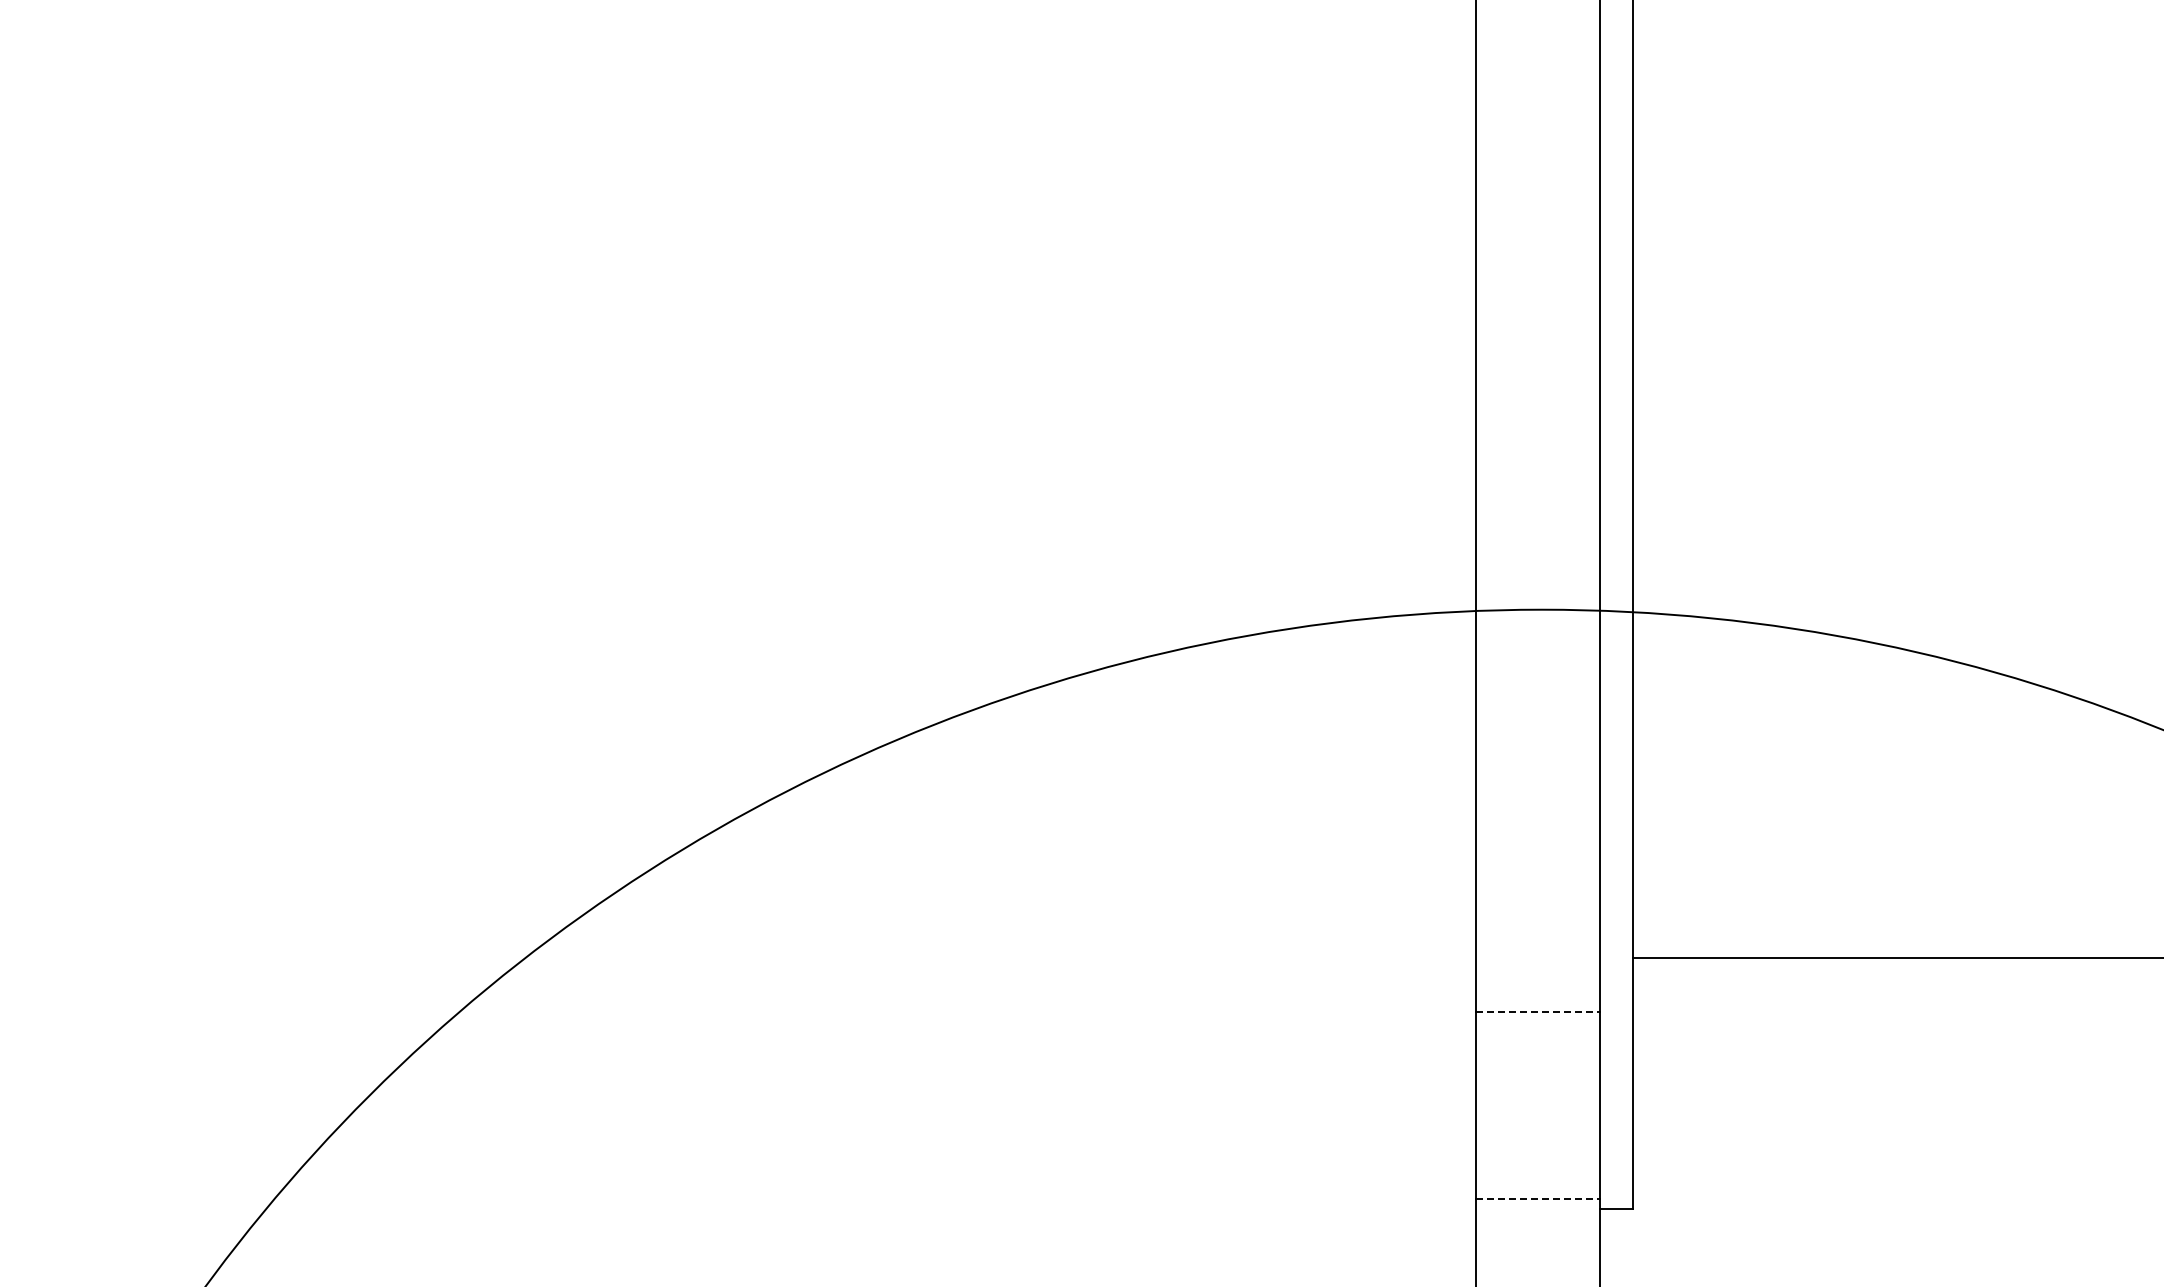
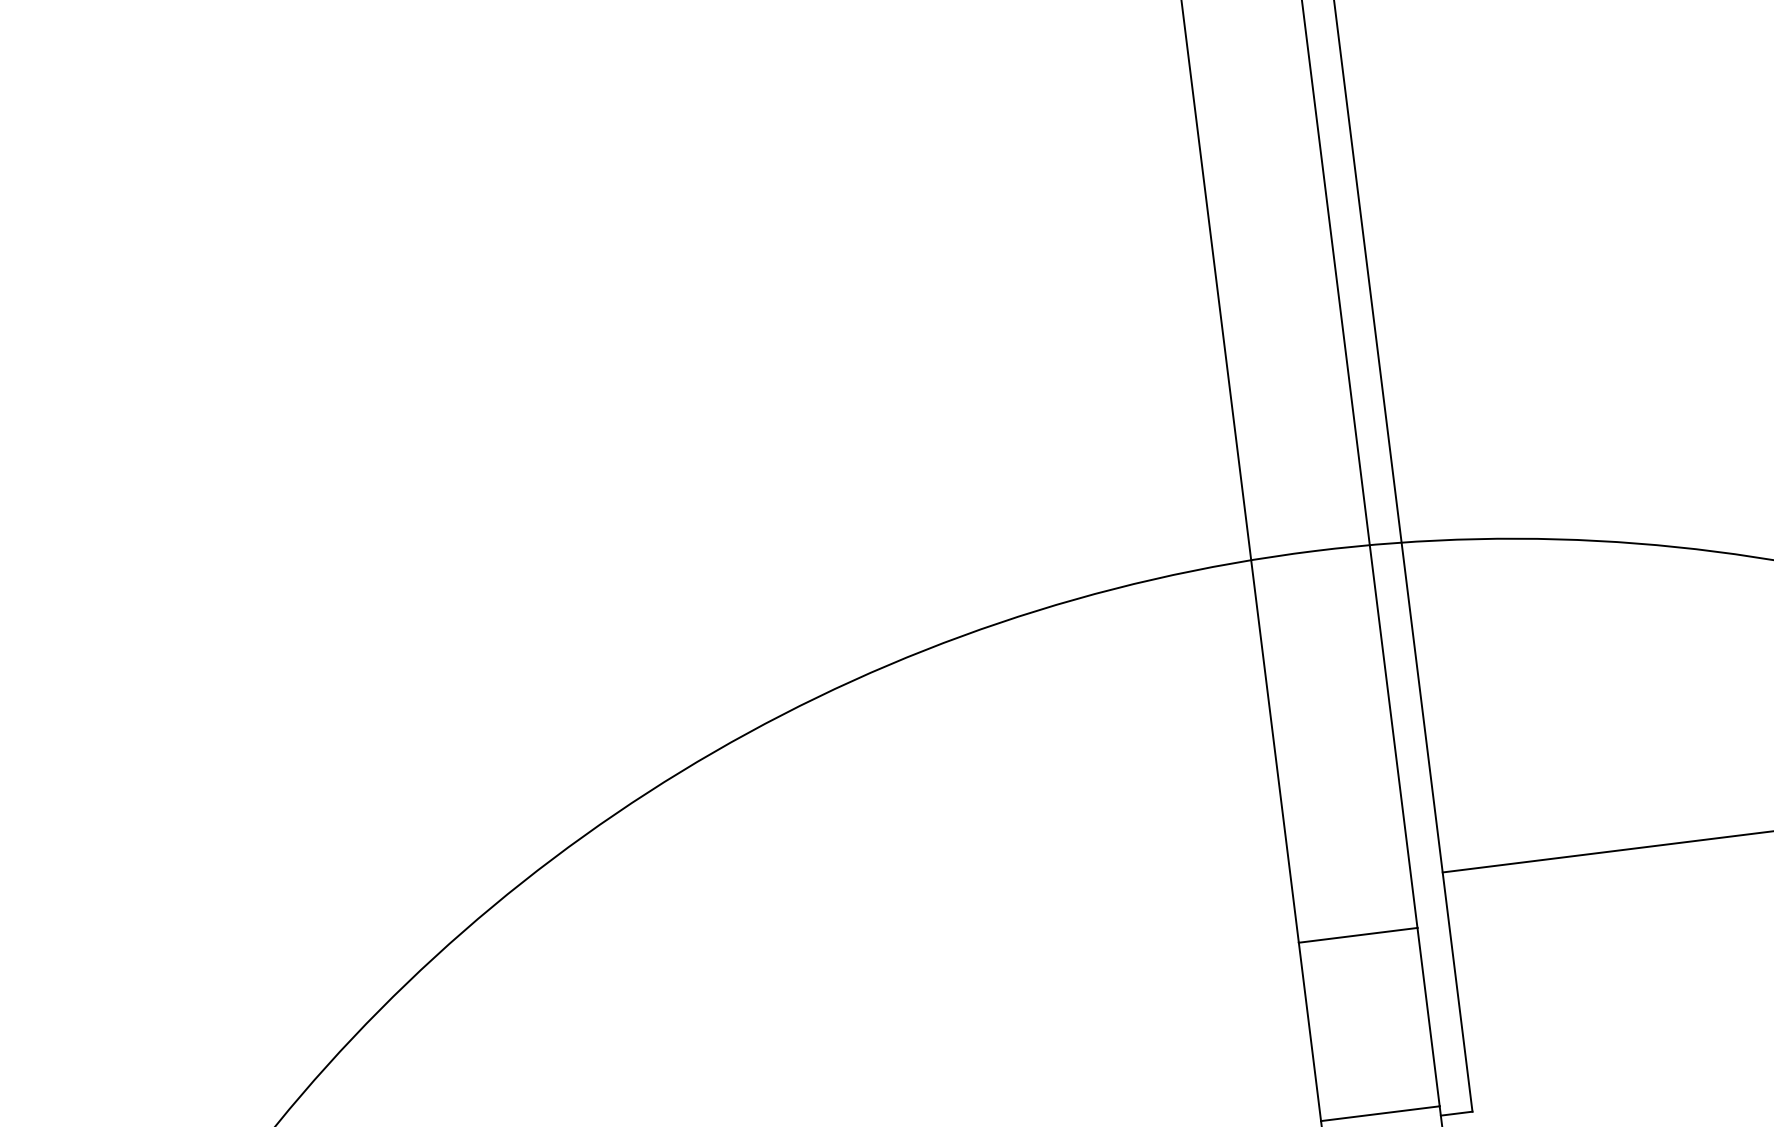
line: (1538, 1011) -> (1358, 934), dashed -> solid
line: (1538, 1198) -> (1380, 1113), dashed -> solid

